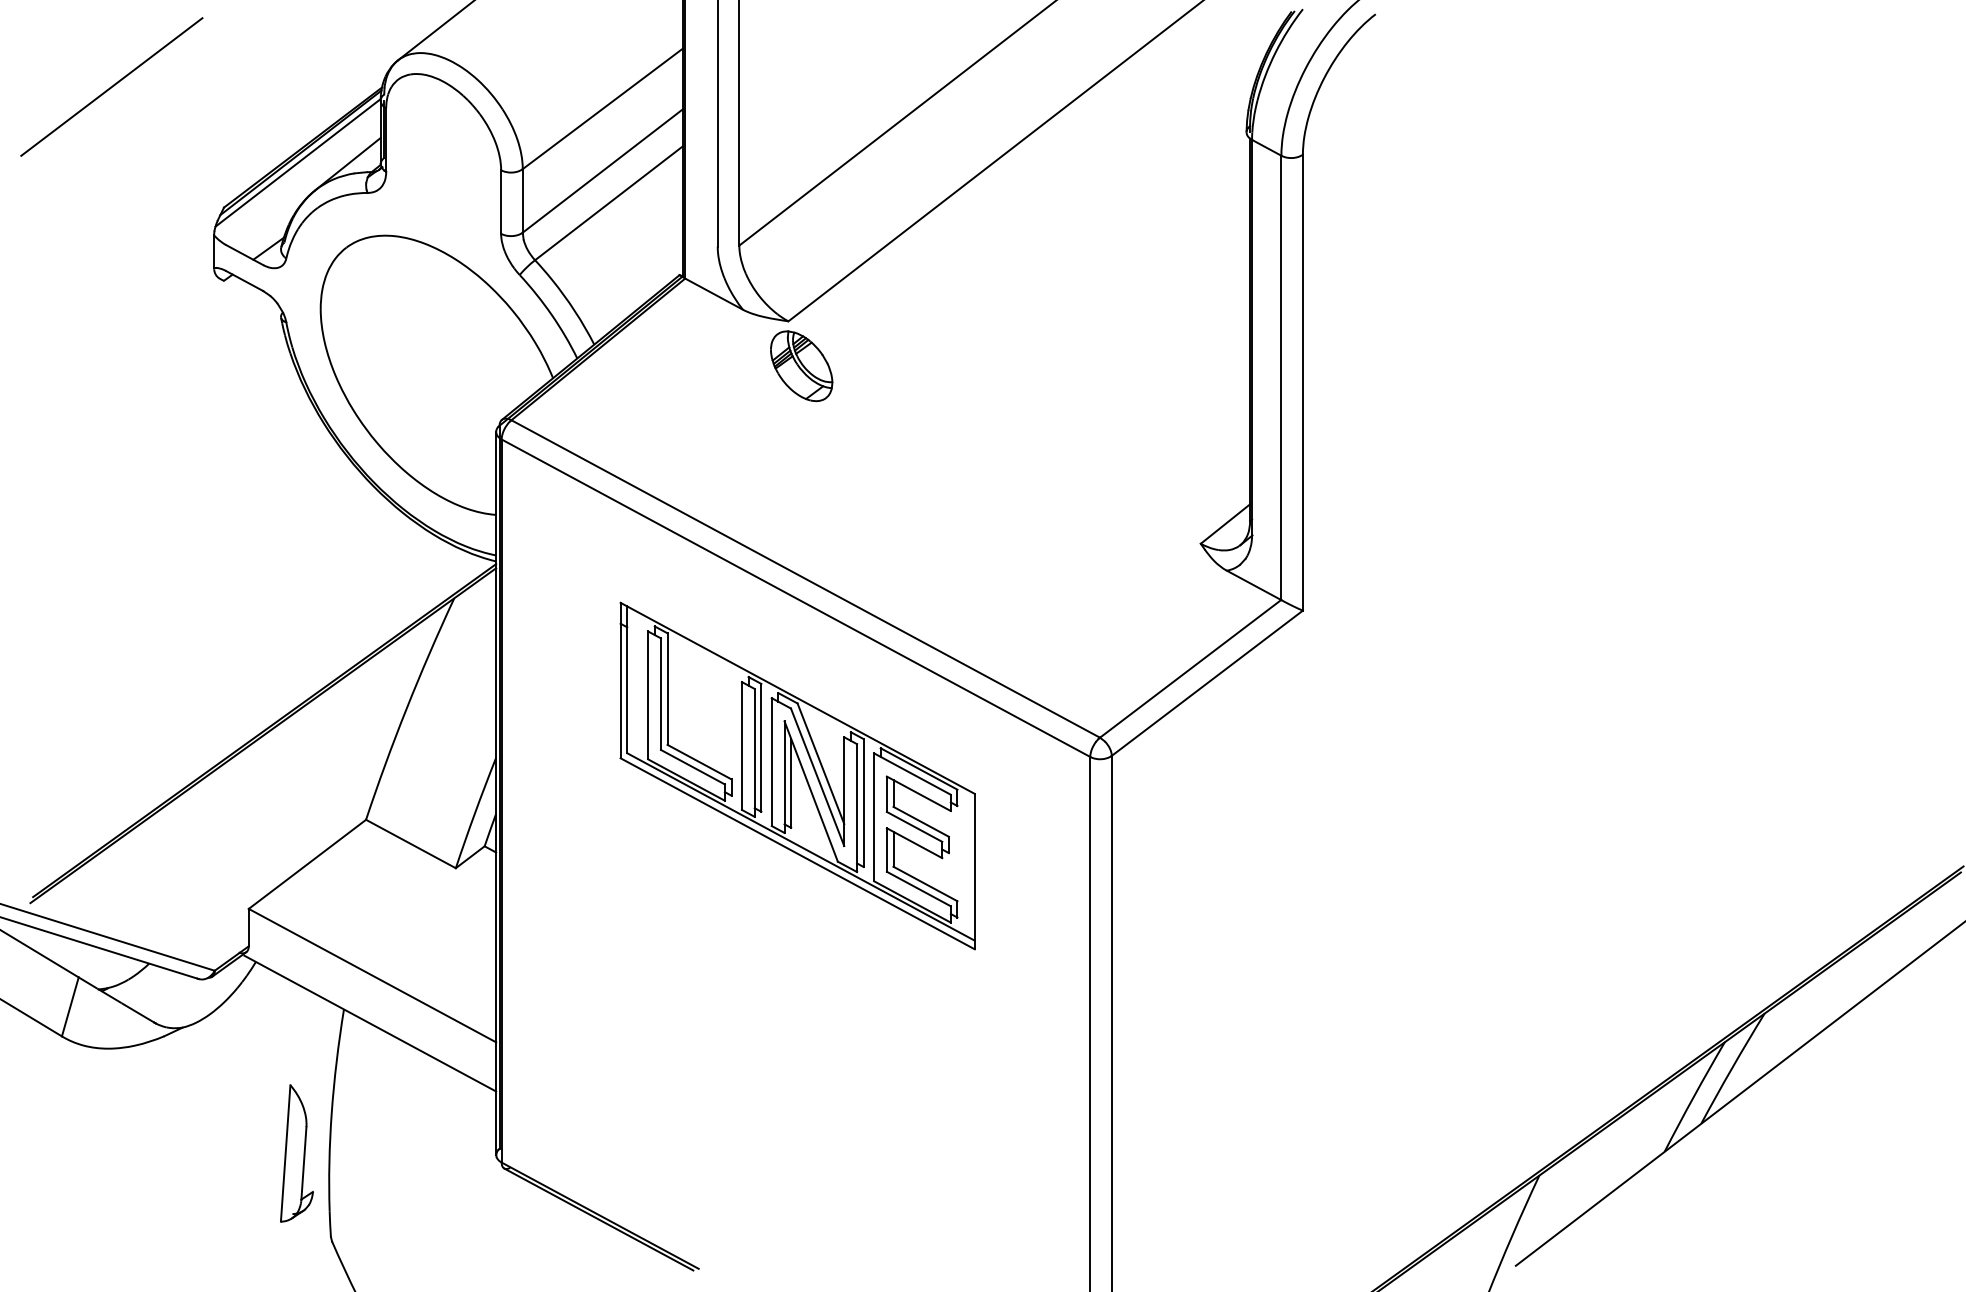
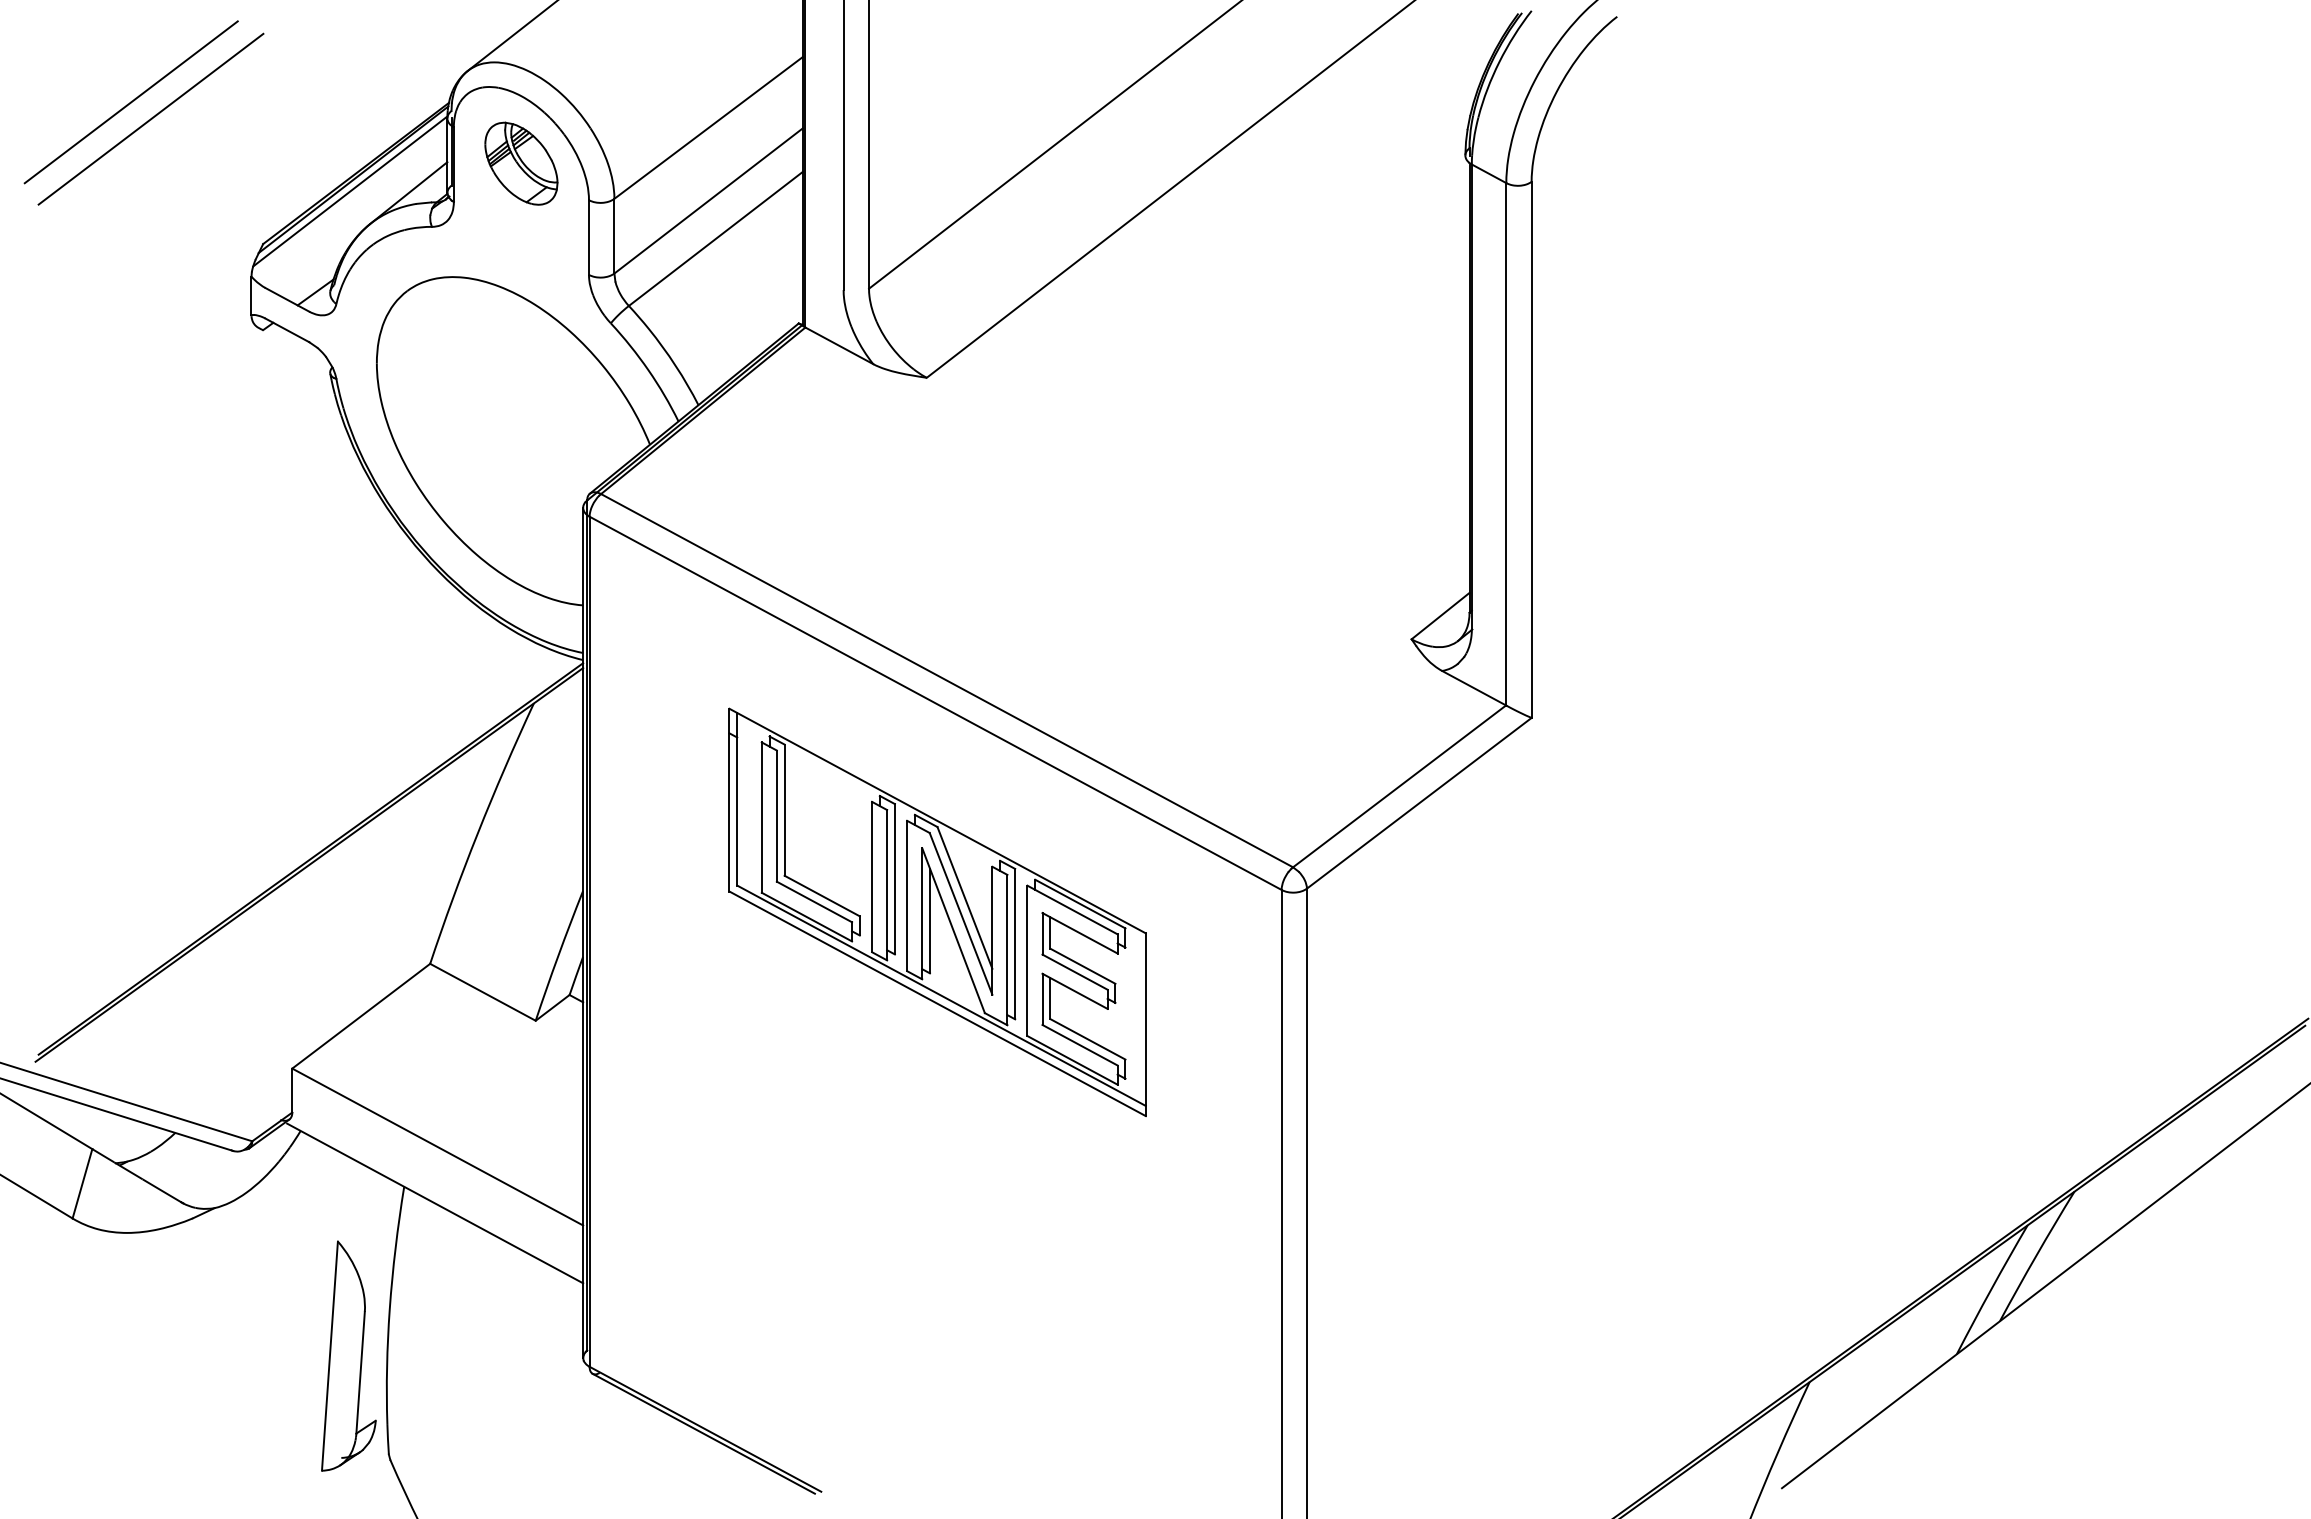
line: (128, 101) -> (150, 119), added
part: (801, 366) -> (521, 164), moved
part: (296, 1153) -> (348, 1356), size x1.43

